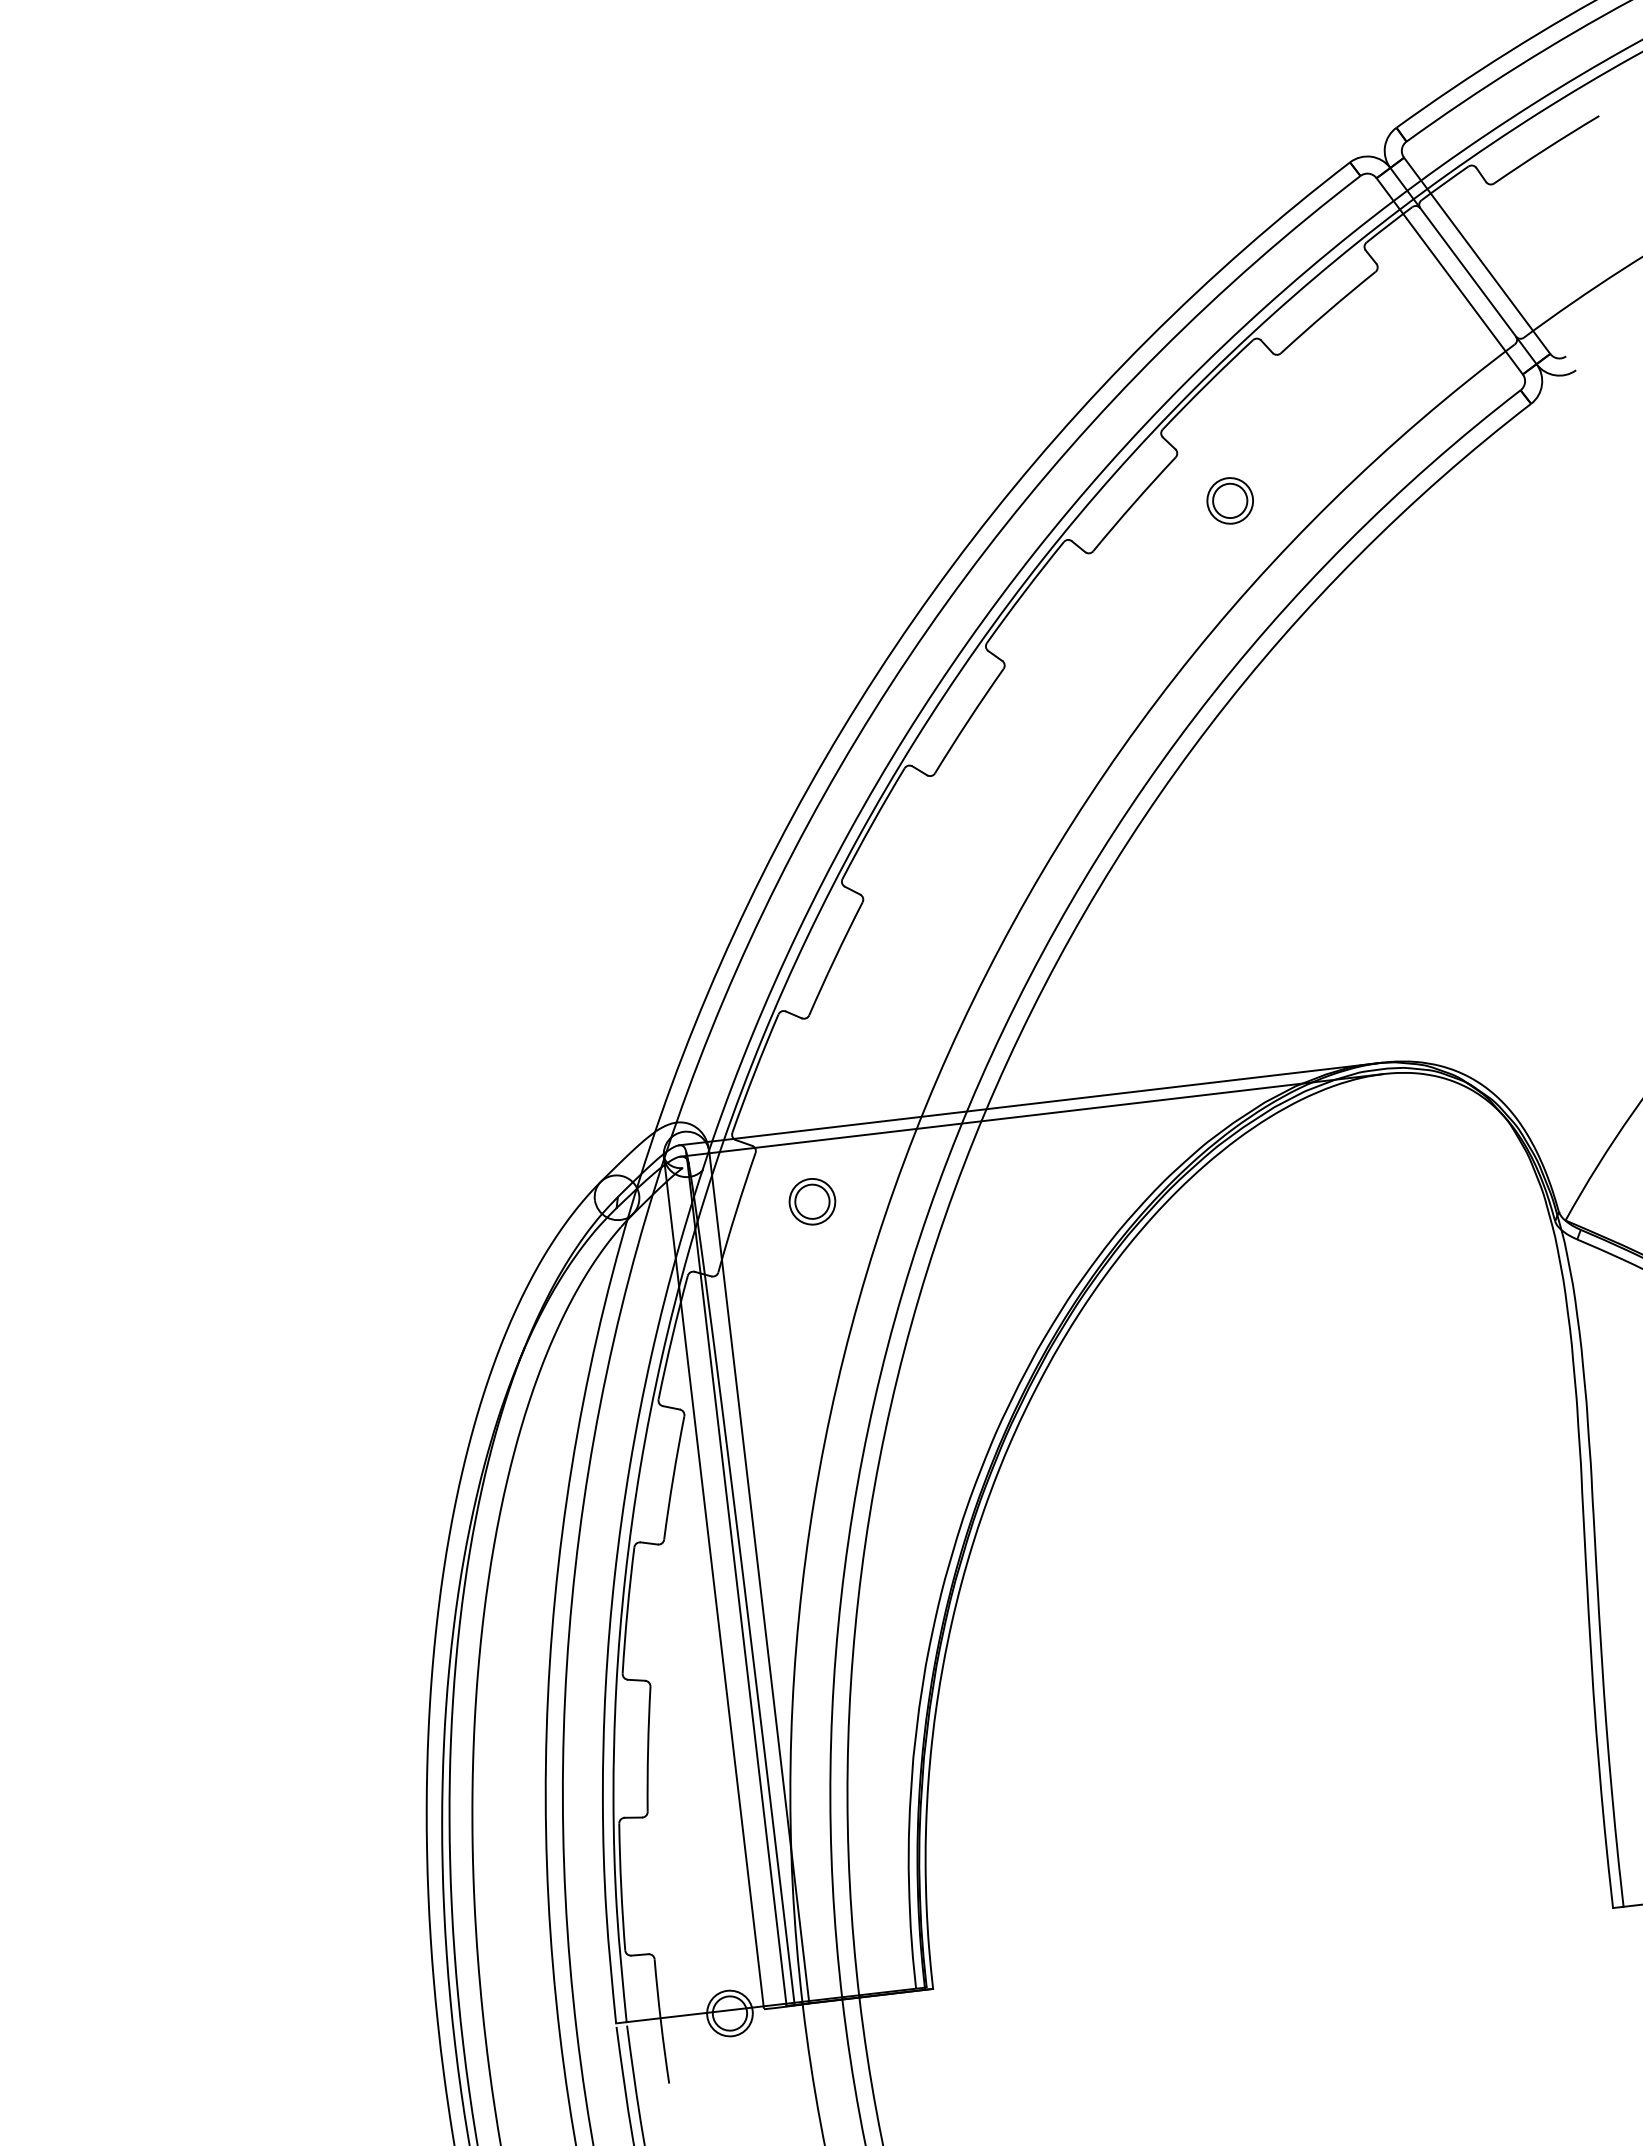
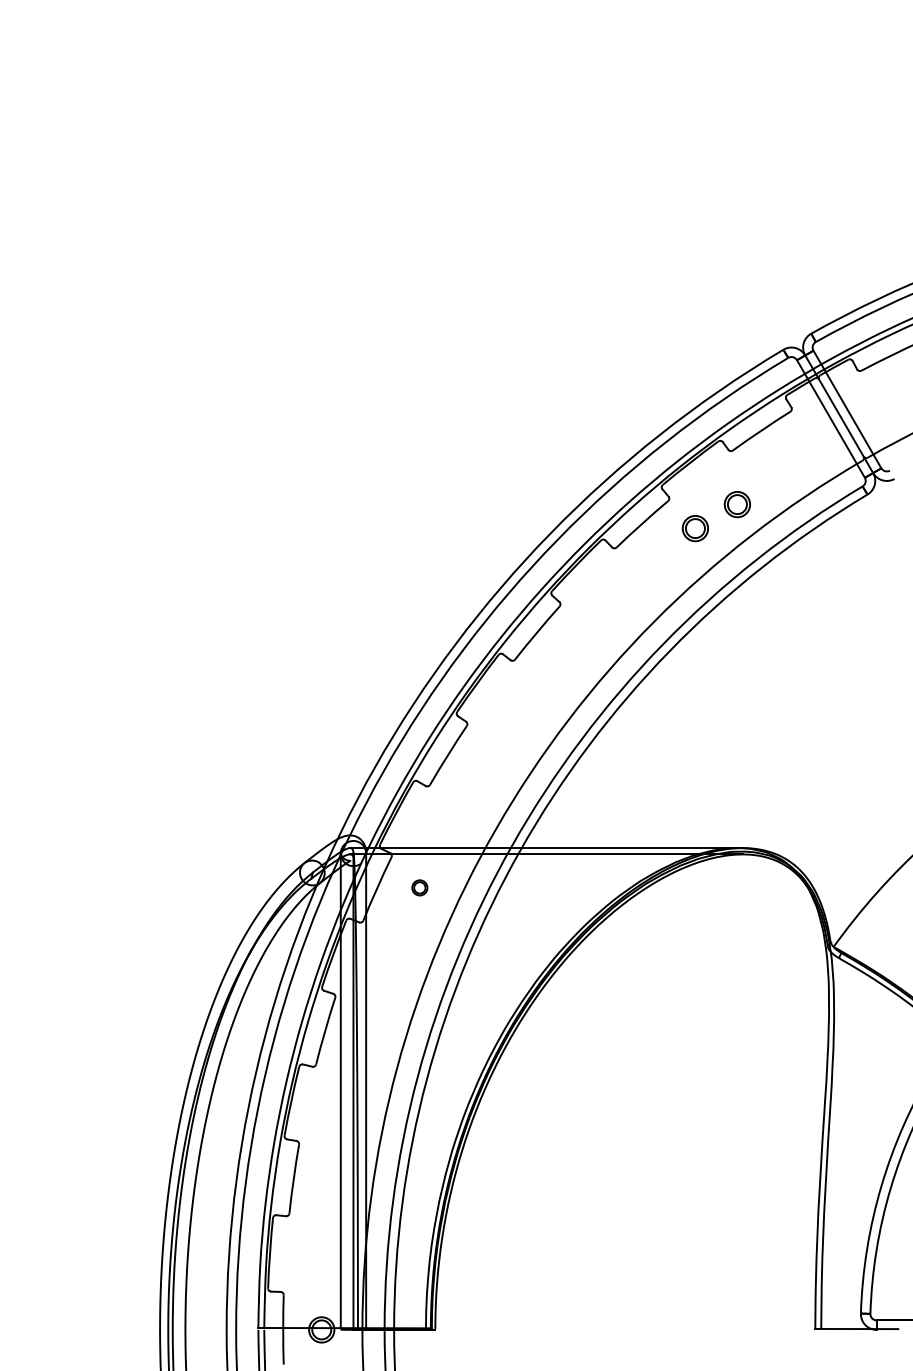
part: (1298, 449) -> (736, 504), added
part: (811, 1201) -> (419, 887), size x0.6

